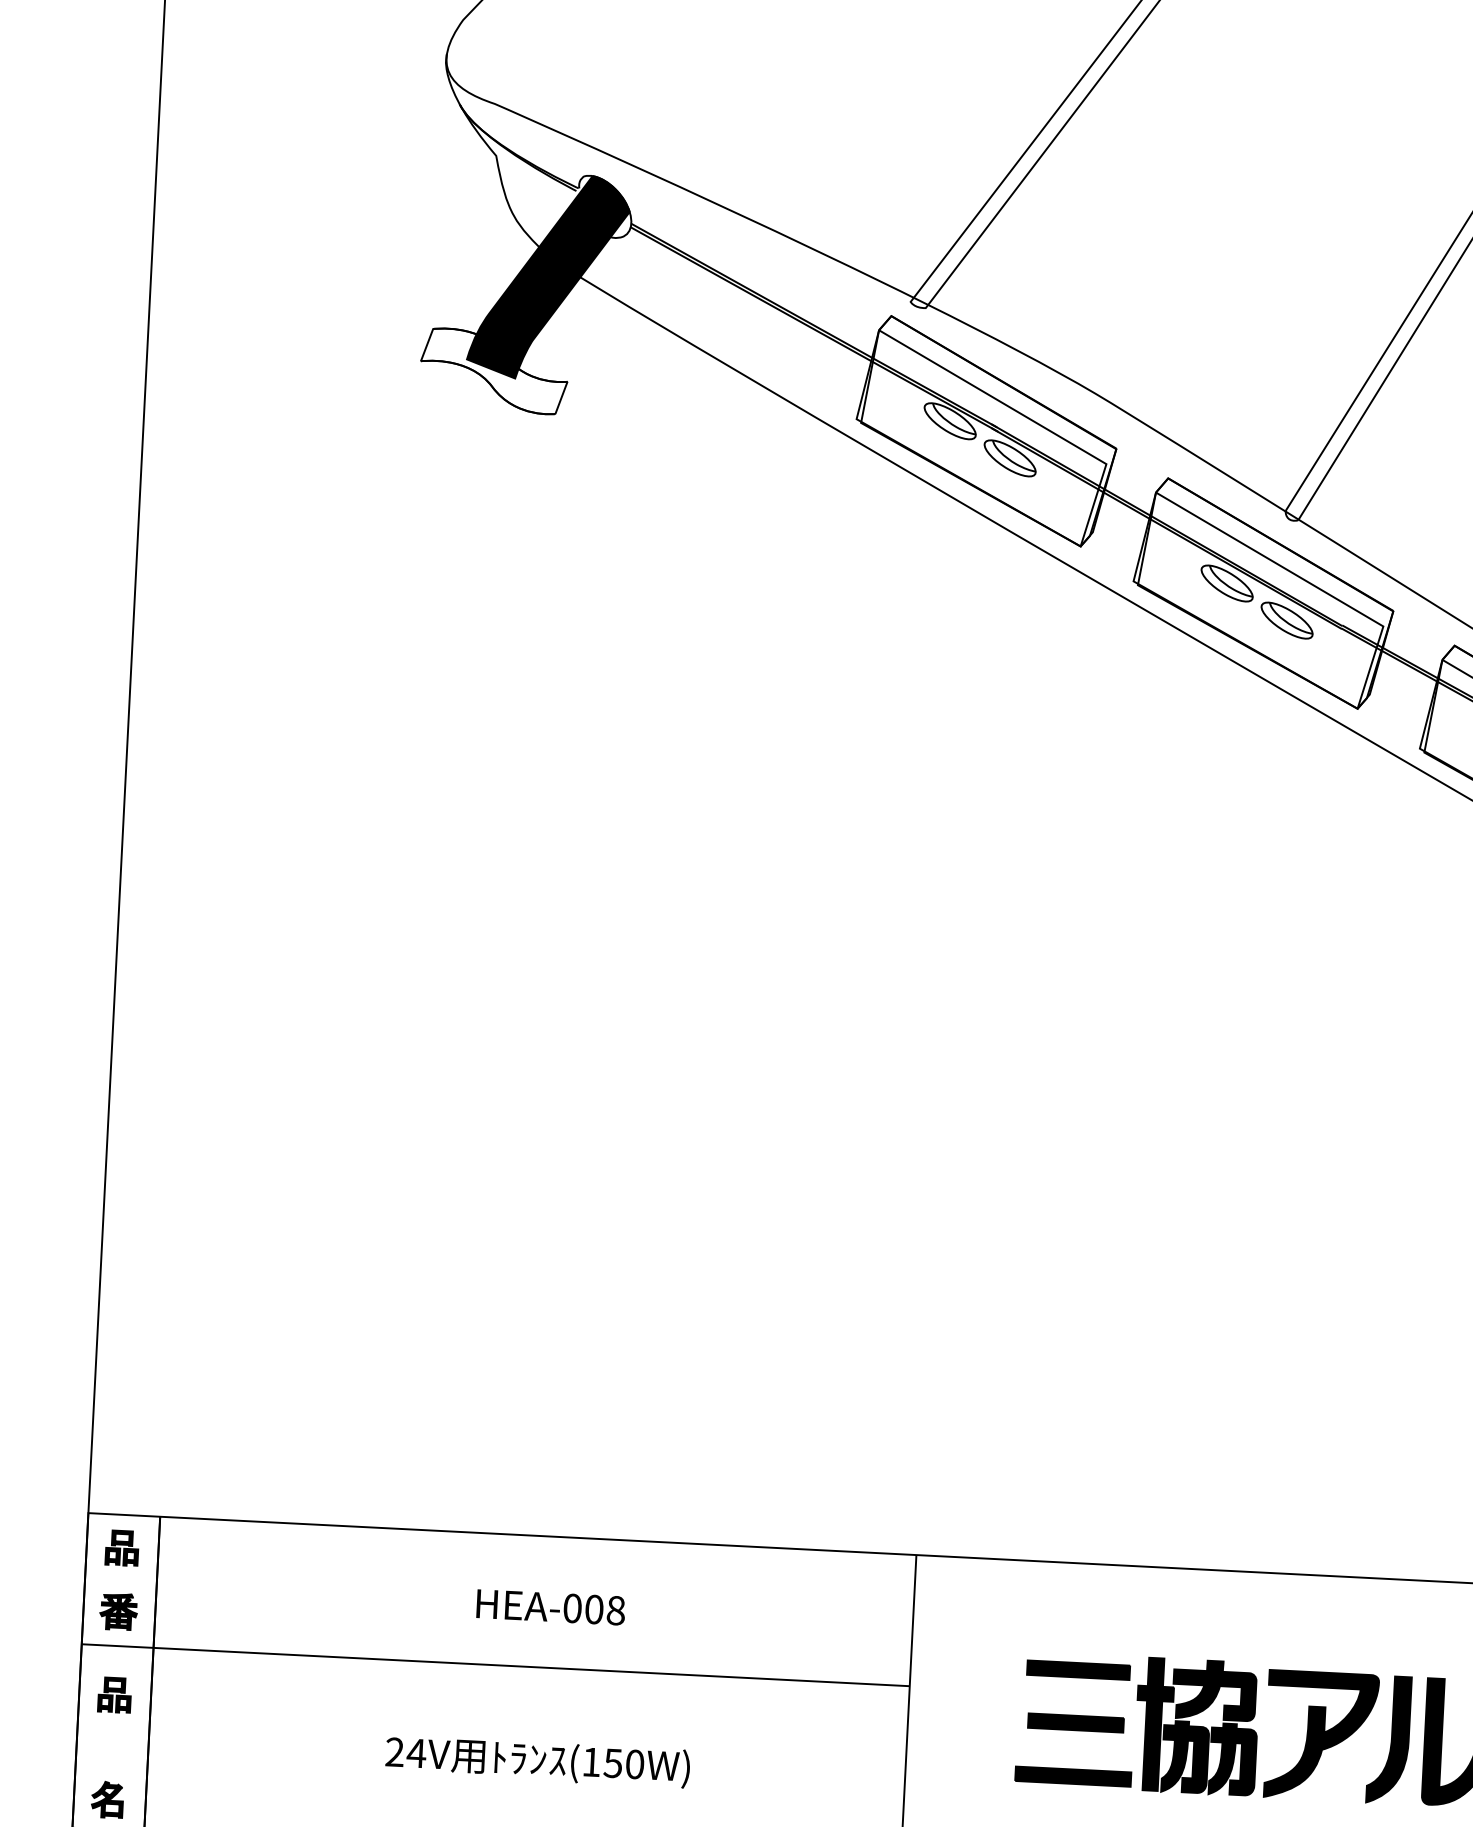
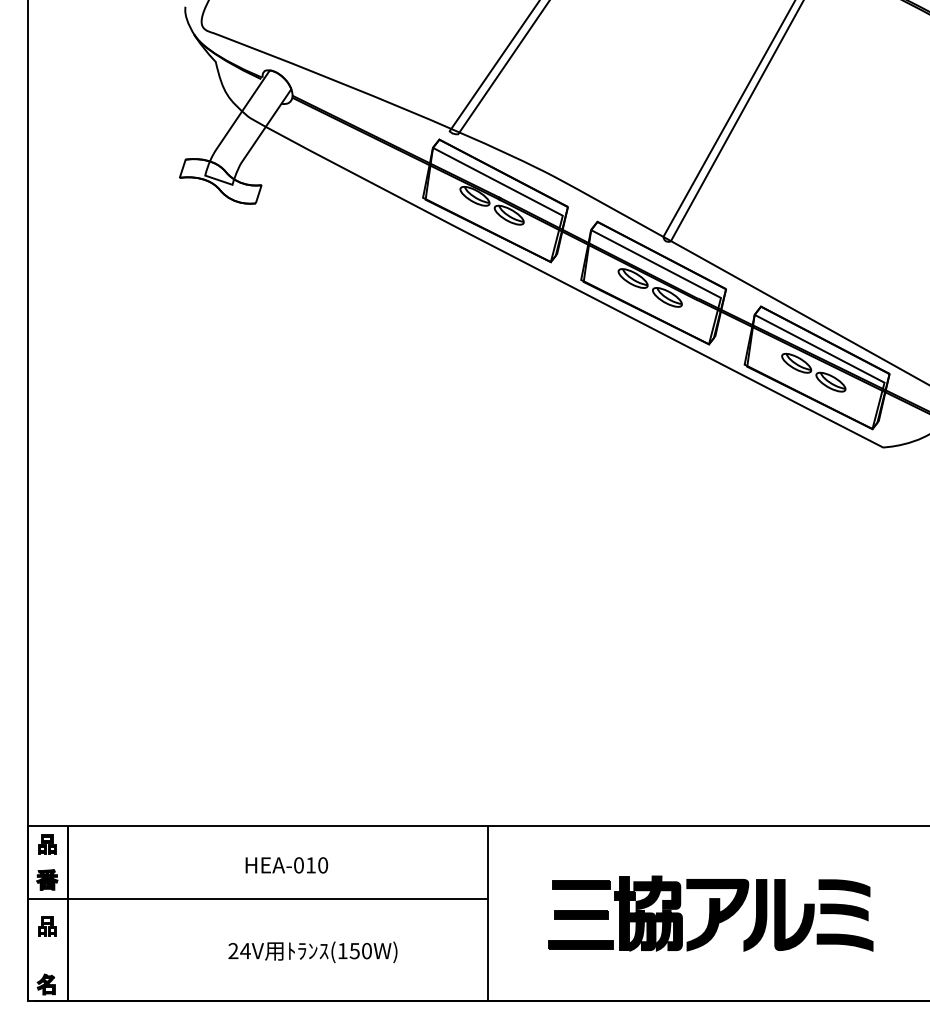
fill: (549, 276) -> (248, 127), removed
text: (605, 1610) -> (317, 865), HEA-008 -> HEA-010
text: (537, 1761) -> (312, 952), moved

